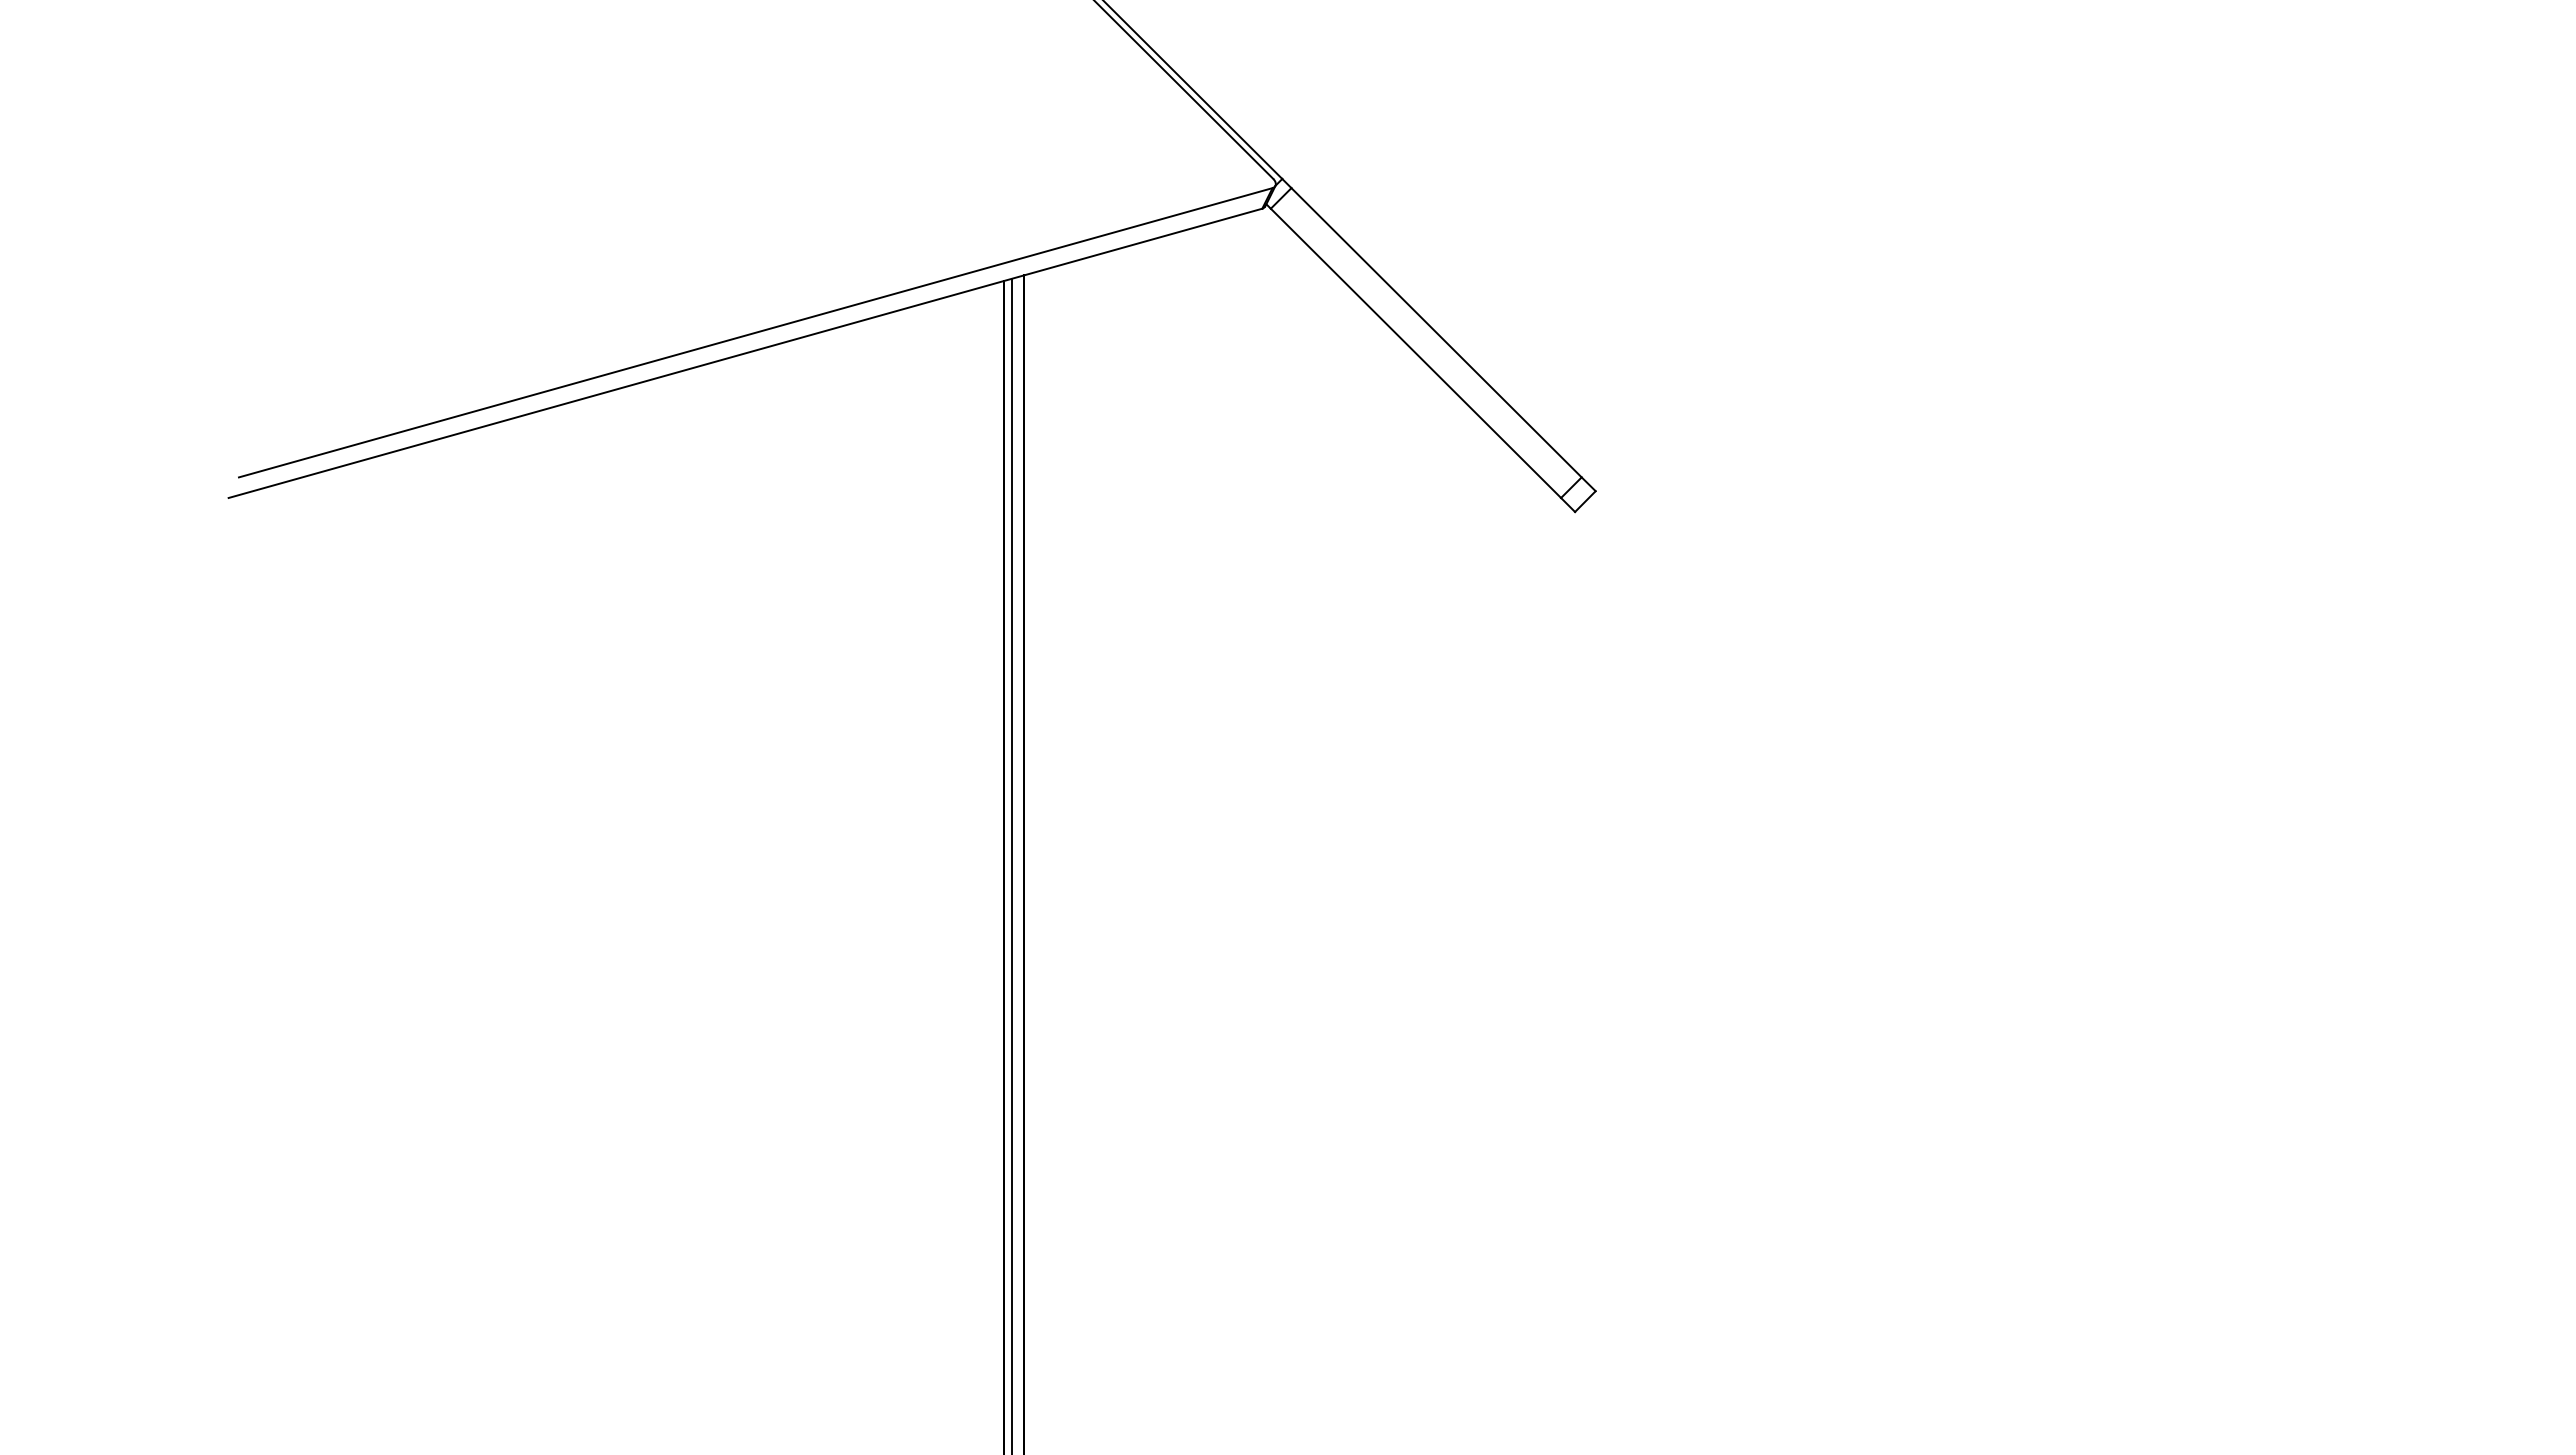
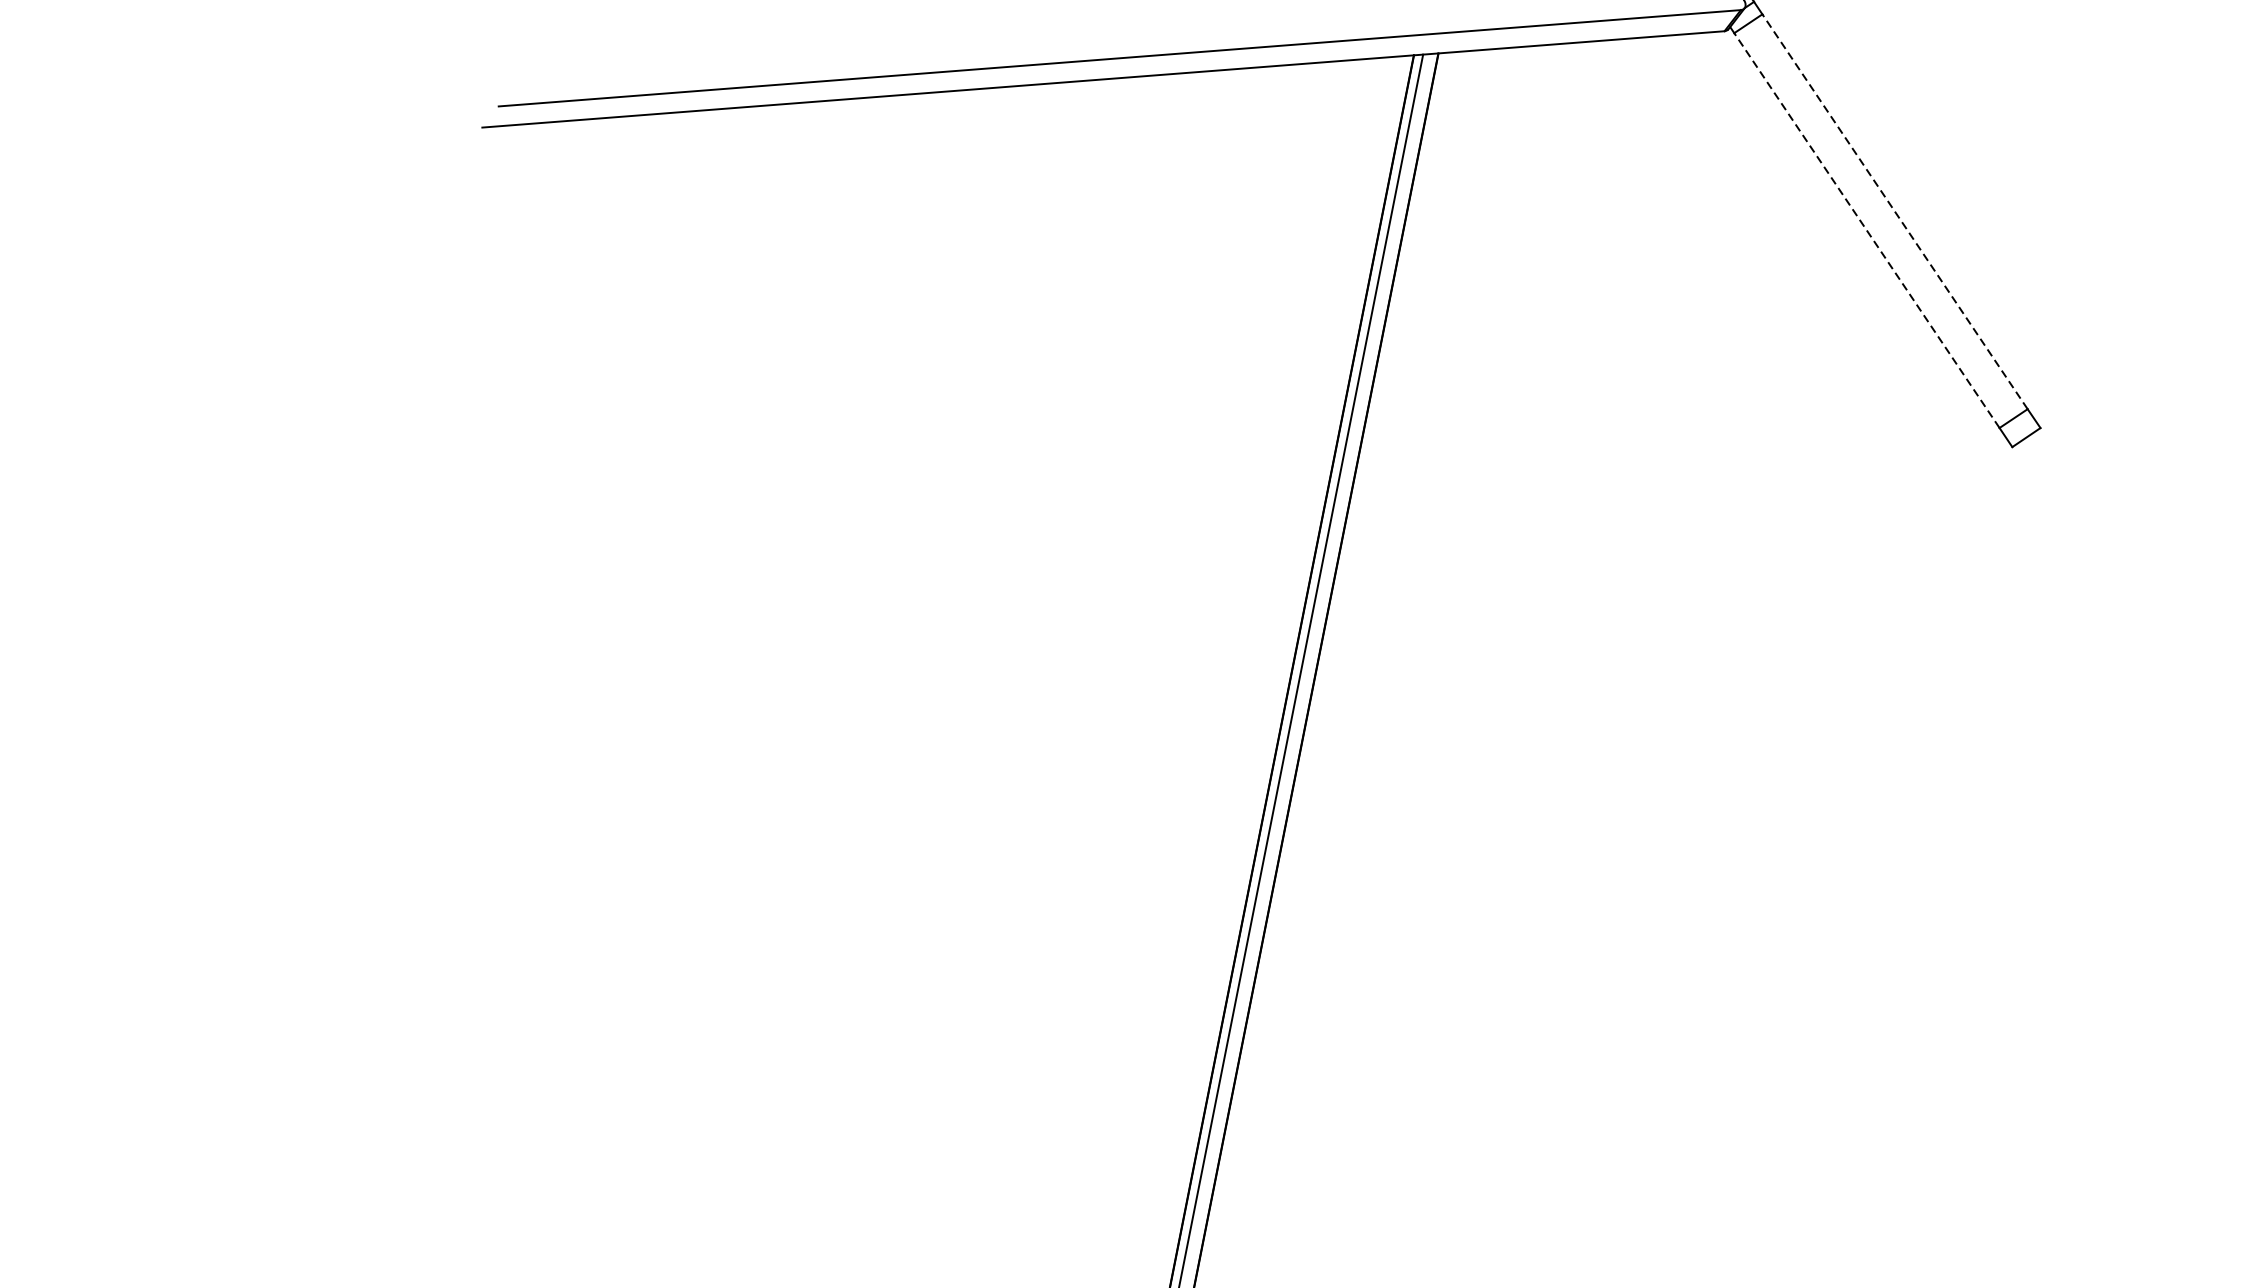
line: (1436, 332) -> (1895, 211), solid -> dashed
line: (1415, 353) -> (1866, 230), solid -> dashed

